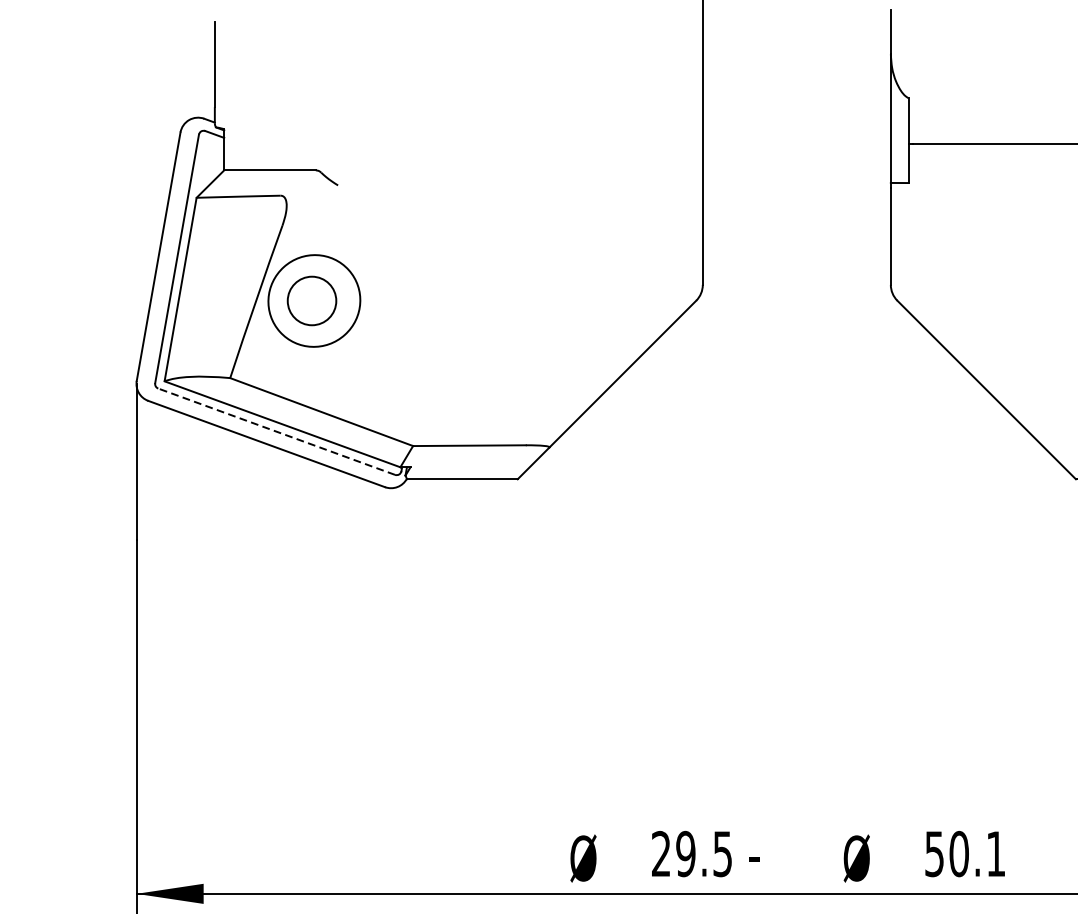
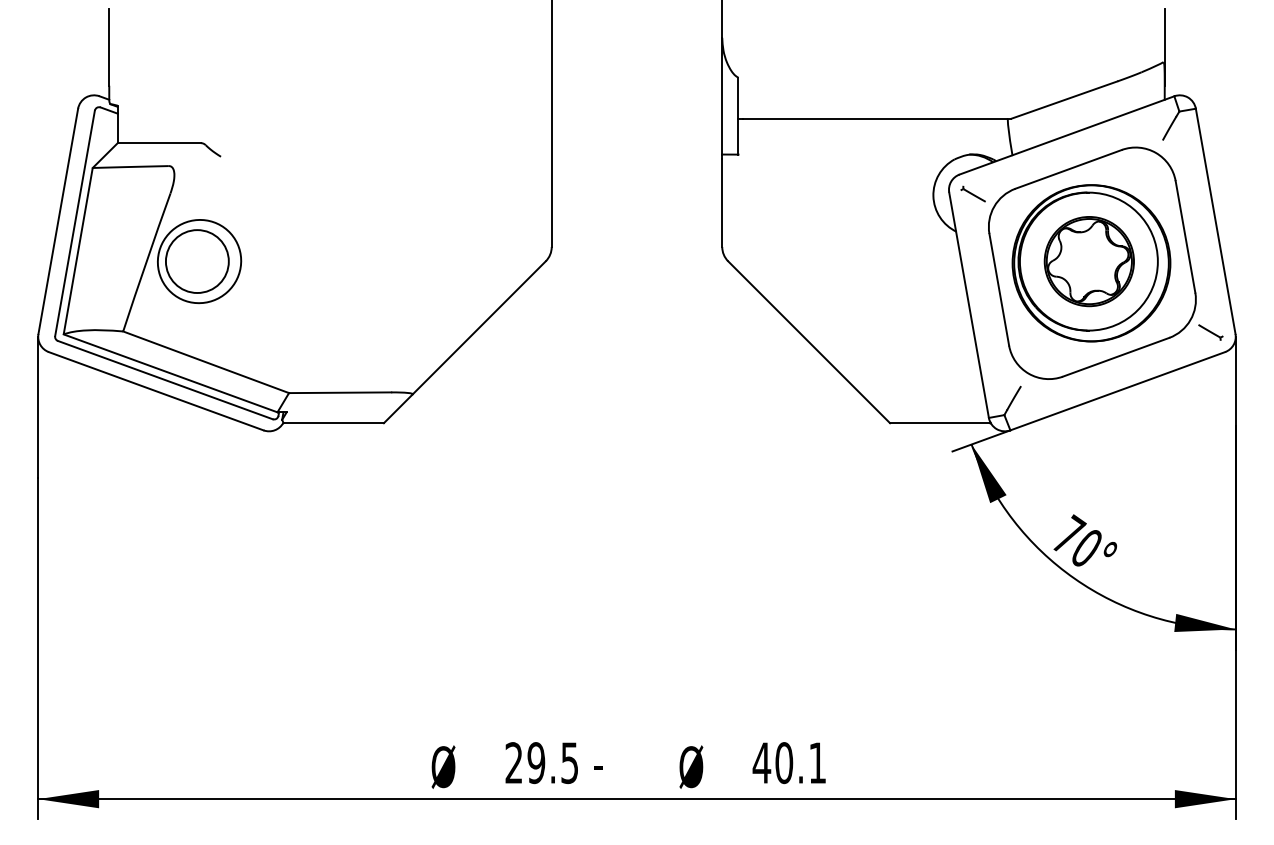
circle: (311, 300) -> (196, 261), size x1.43
line: (275, 431) -> (164, 379), dashed -> solid
text: (934, 854) -> (761, 763), 50.1 -> 40.1

